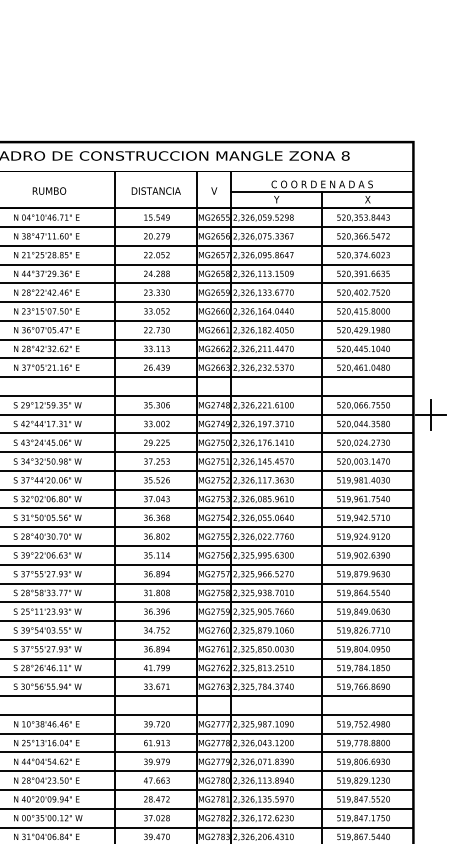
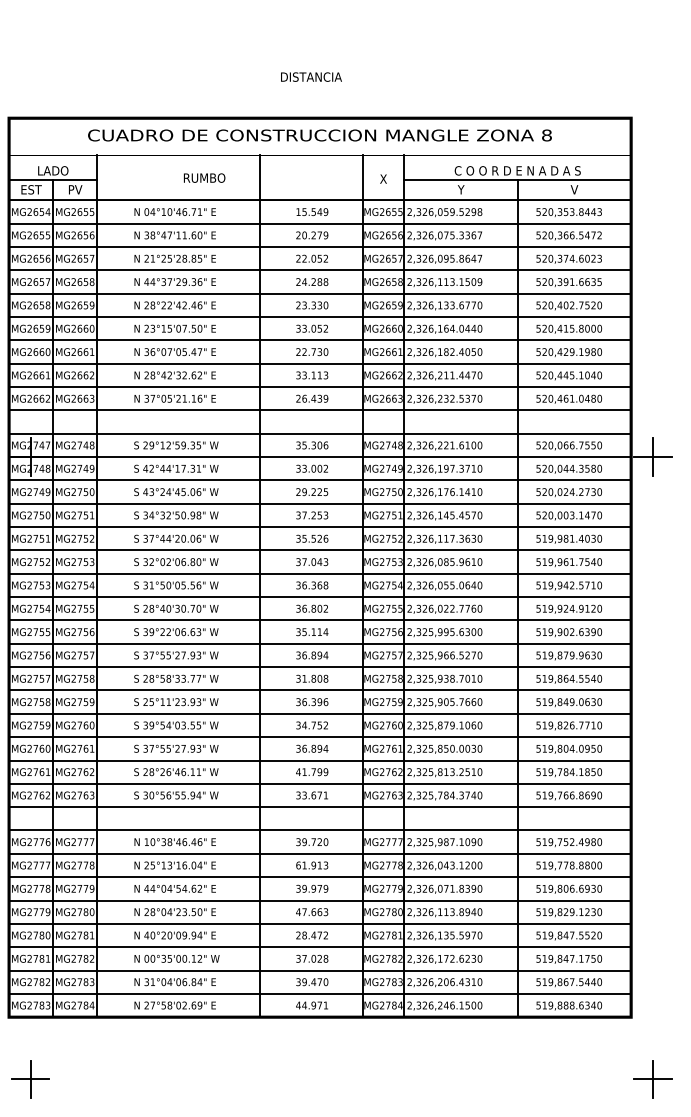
text: (49, 190) -> (204, 177), moved
text: (156, 190) -> (311, 76), moved
text: (214, 190) -> (383, 178), V -> X
text: (367, 199) -> (574, 189), X -> V

